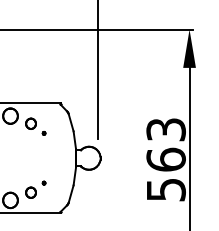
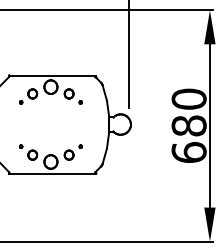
text: (165, 159) -> (188, 125), 563 -> 680

